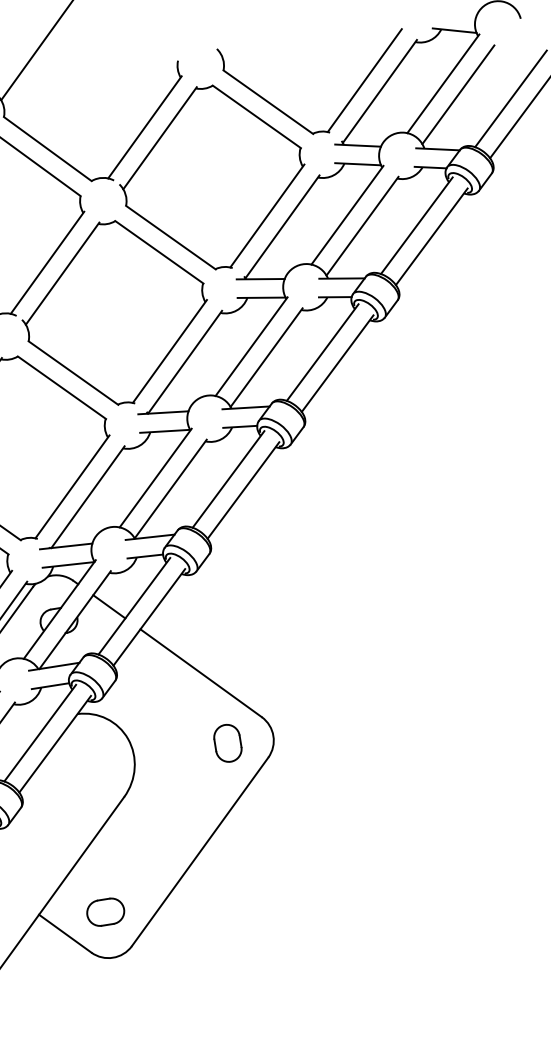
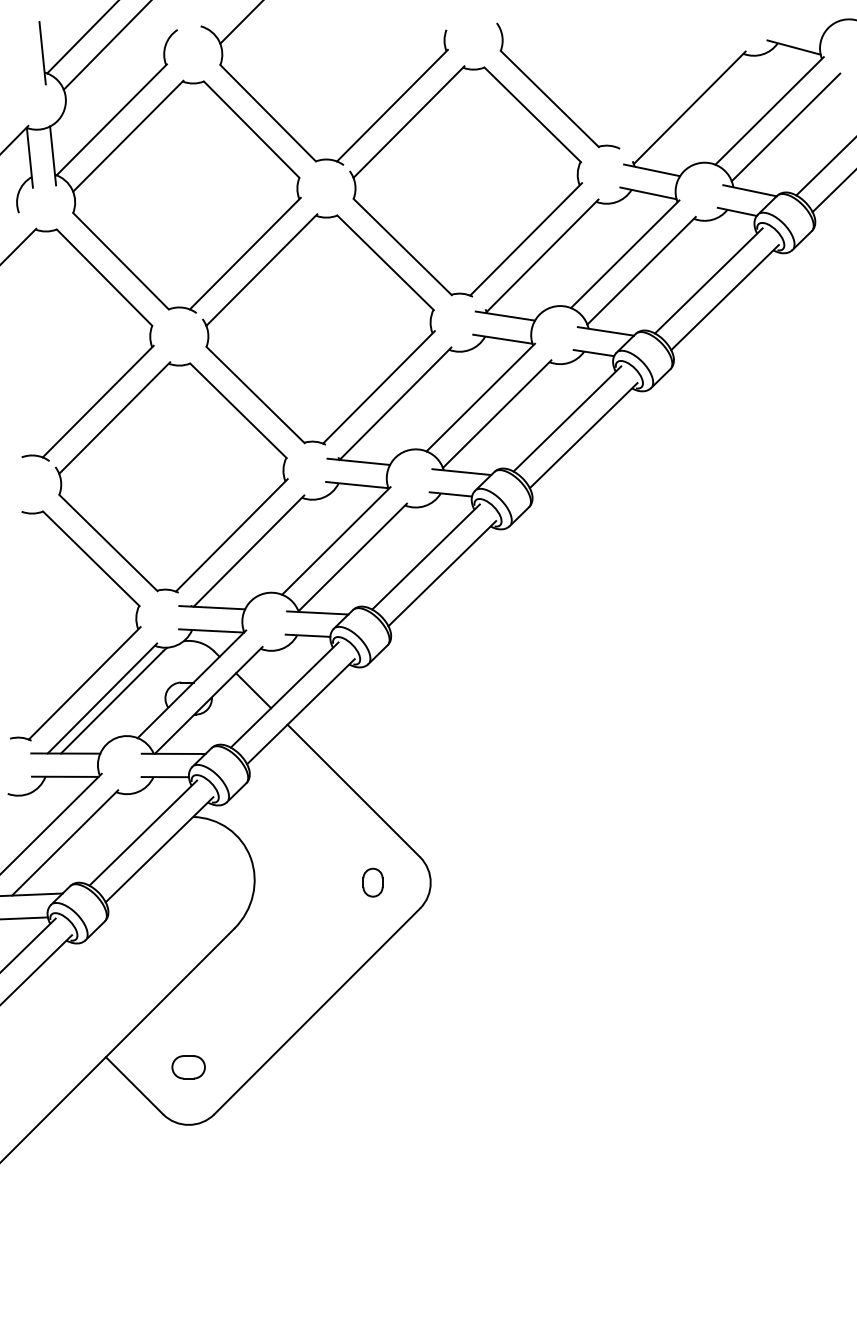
line: (365, 80) -> (673, 91), removed
part: (227, 743) -> (372, 882), size x0.6
part: (105, 912) -> (188, 1067), size x0.7

